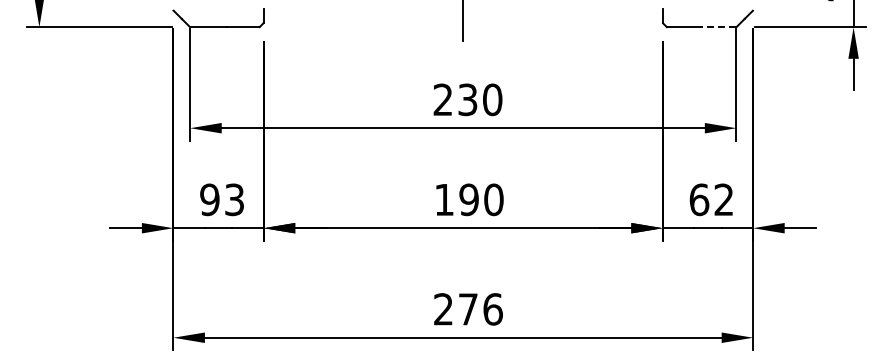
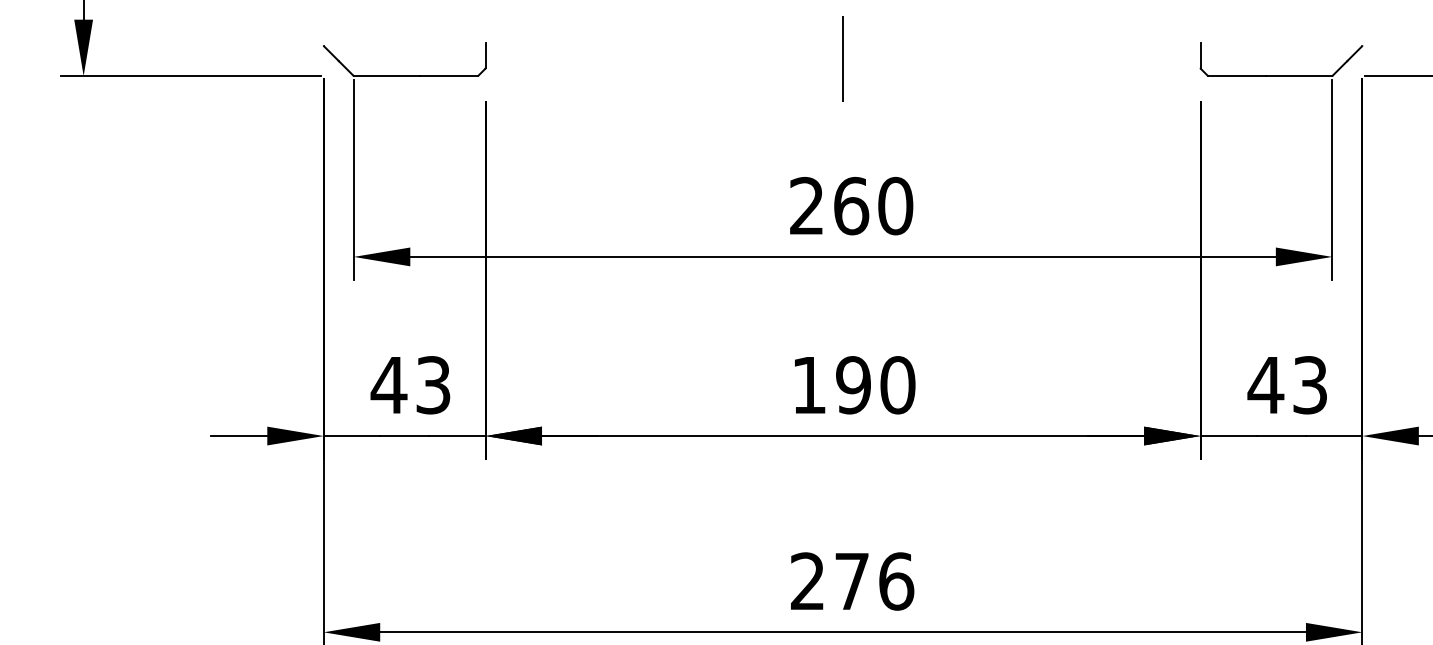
line: (717, 27) -> (1298, 76), dashed -> solid
text: (467, 99) -> (850, 205), 230 -> 260
text: (209, 199) -> (388, 384), 93 -> 43
text: (711, 199) -> (1287, 384), 62 -> 43

